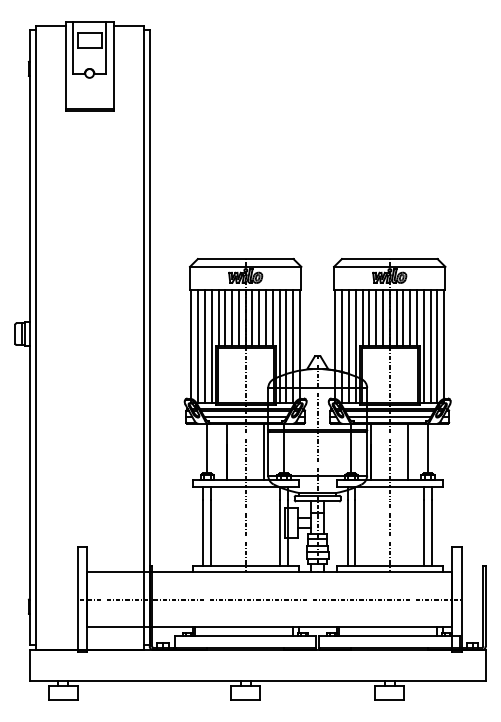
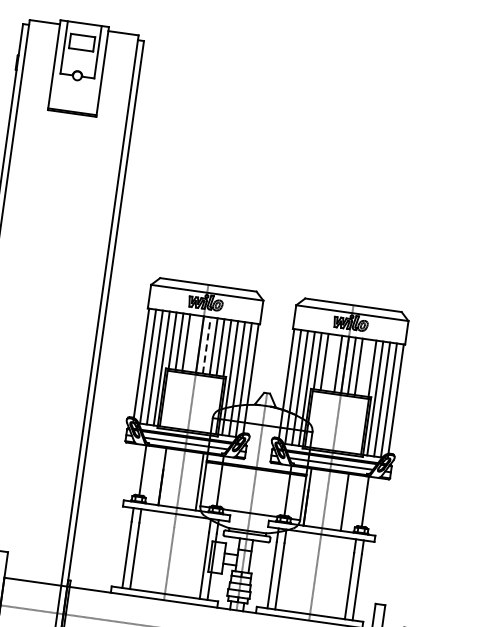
line: (238, 318) -> (192, 343), removed
line: (252, 318) -> (206, 345), solid -> dashed
line: (376, 318) -> (331, 363), removed
line: (410, 318) -> (365, 368), removed

